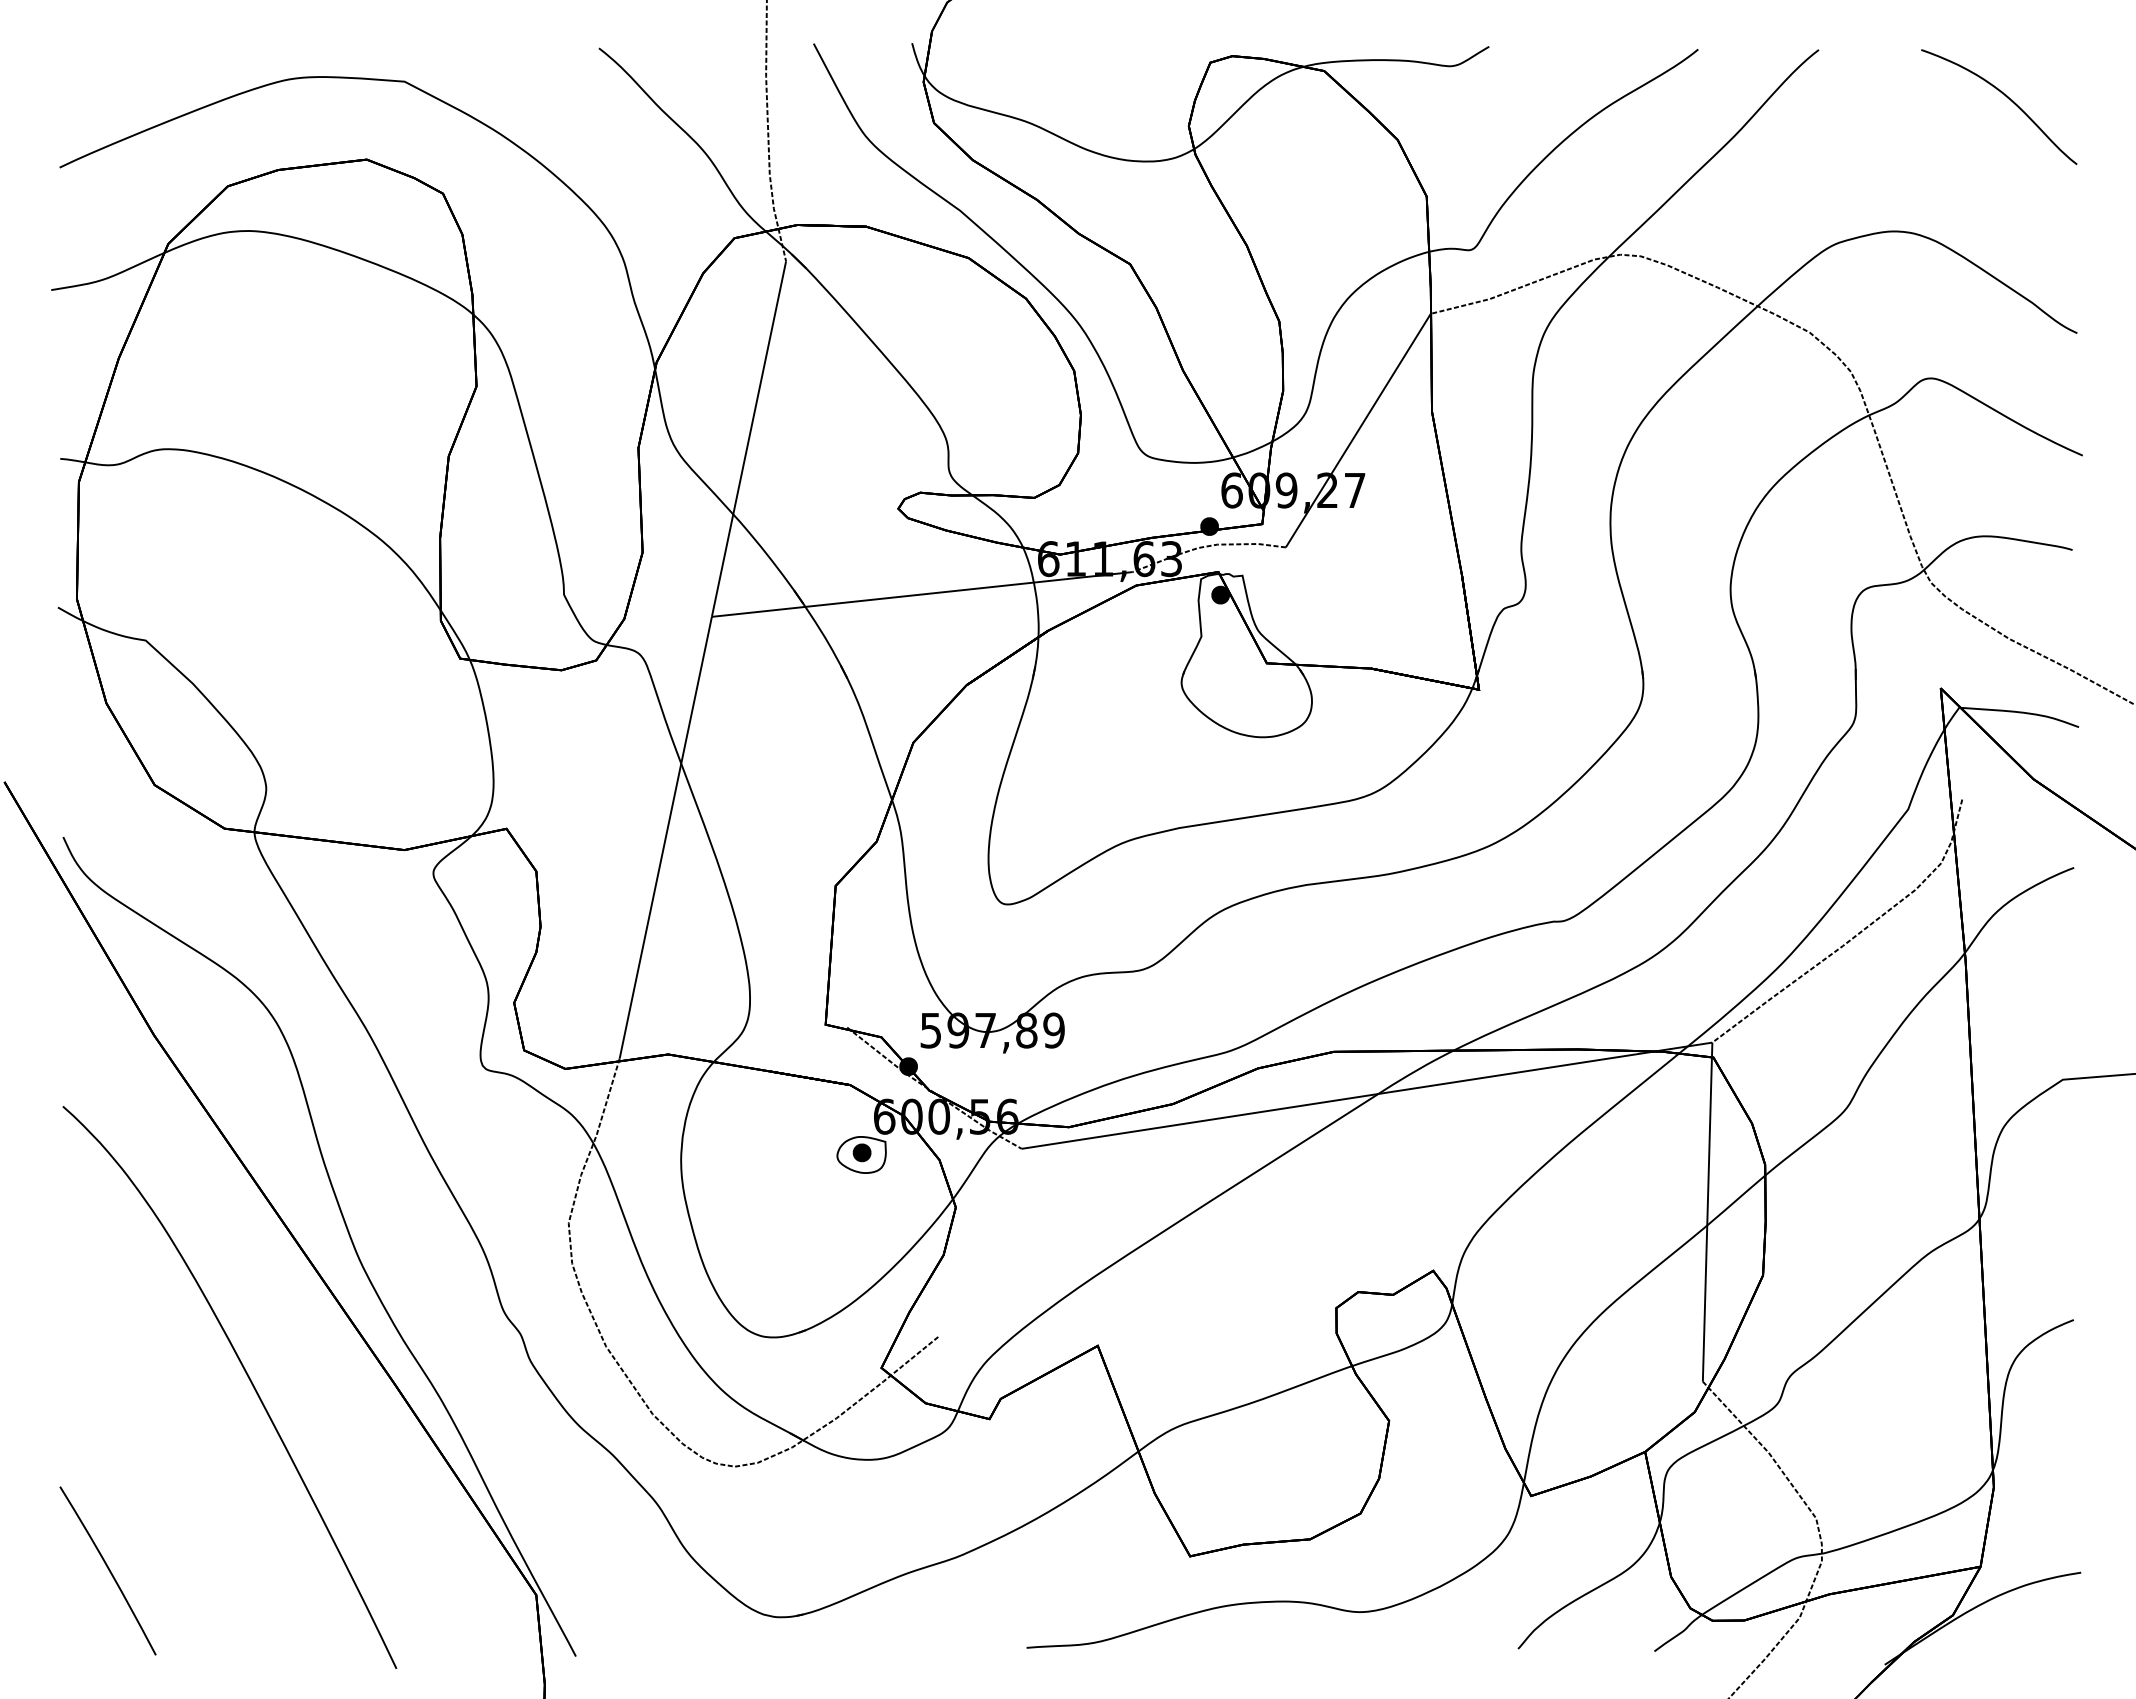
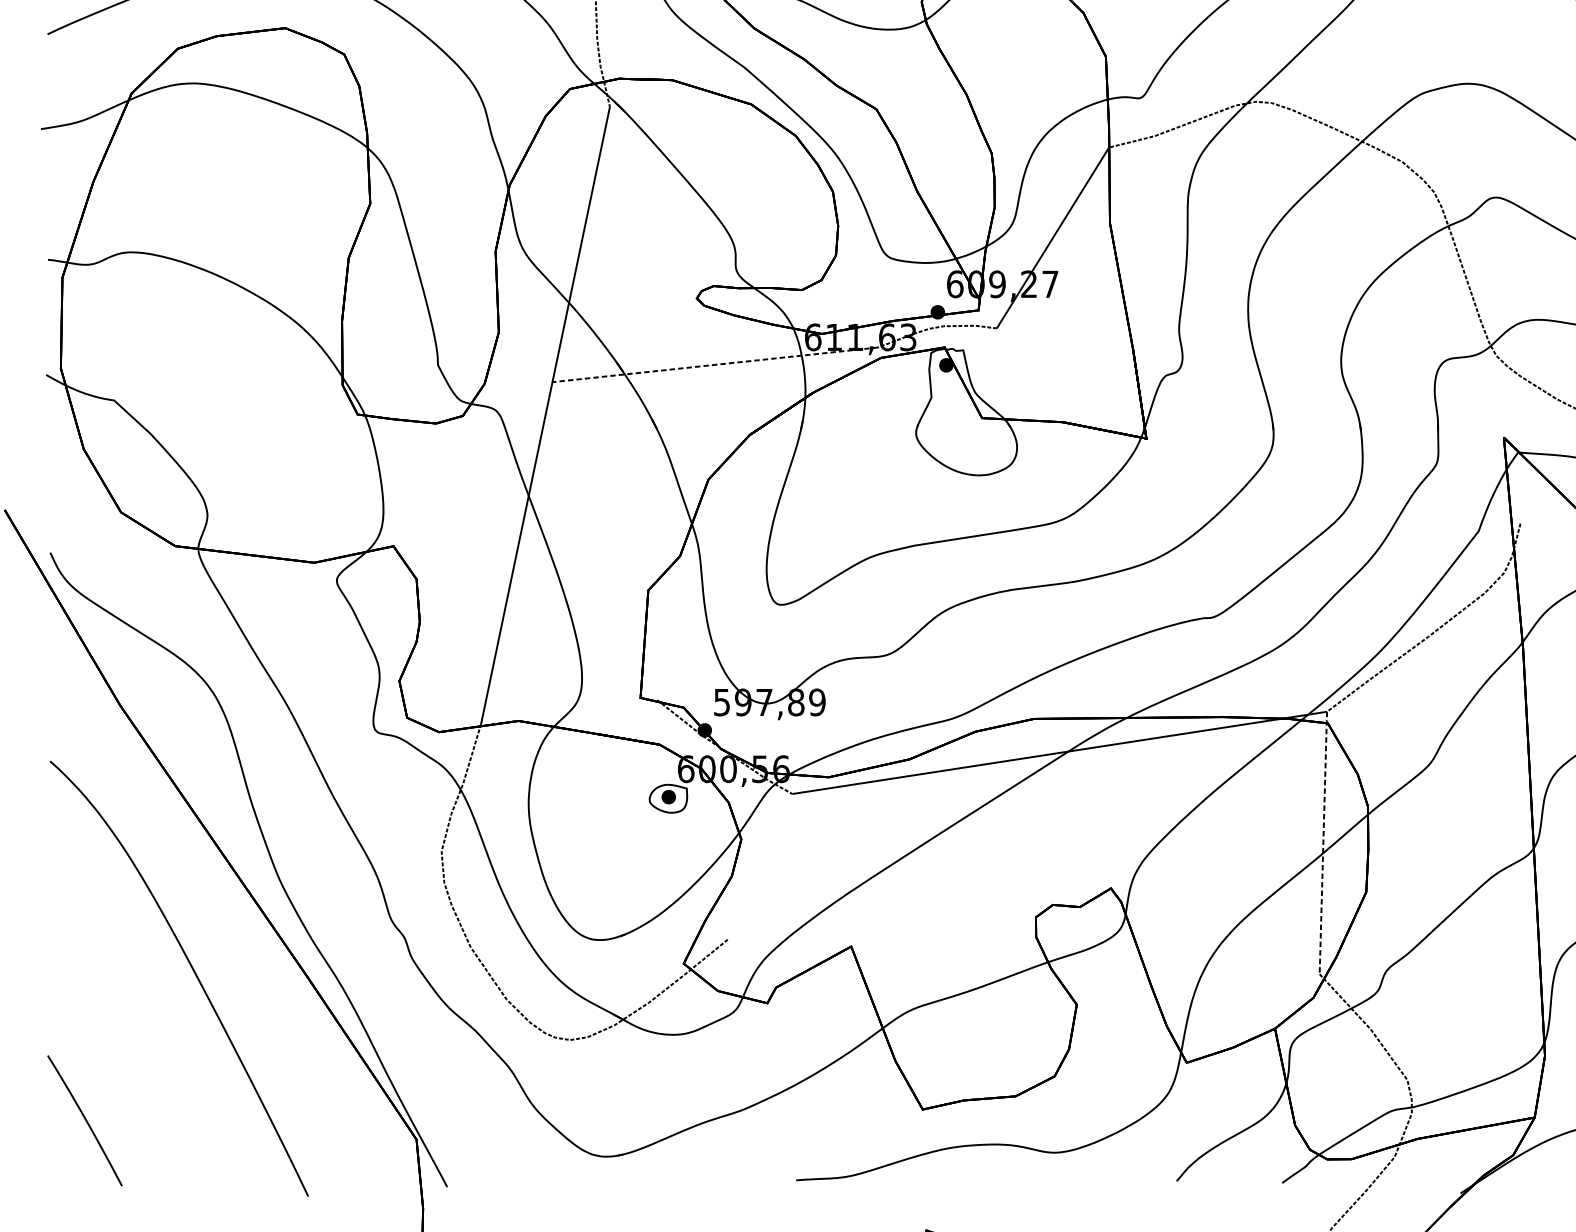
line: (922, 594) -> (715, 364), solid -> dashed
line: (1707, 1212) -> (1323, 843), solid -> dashed

